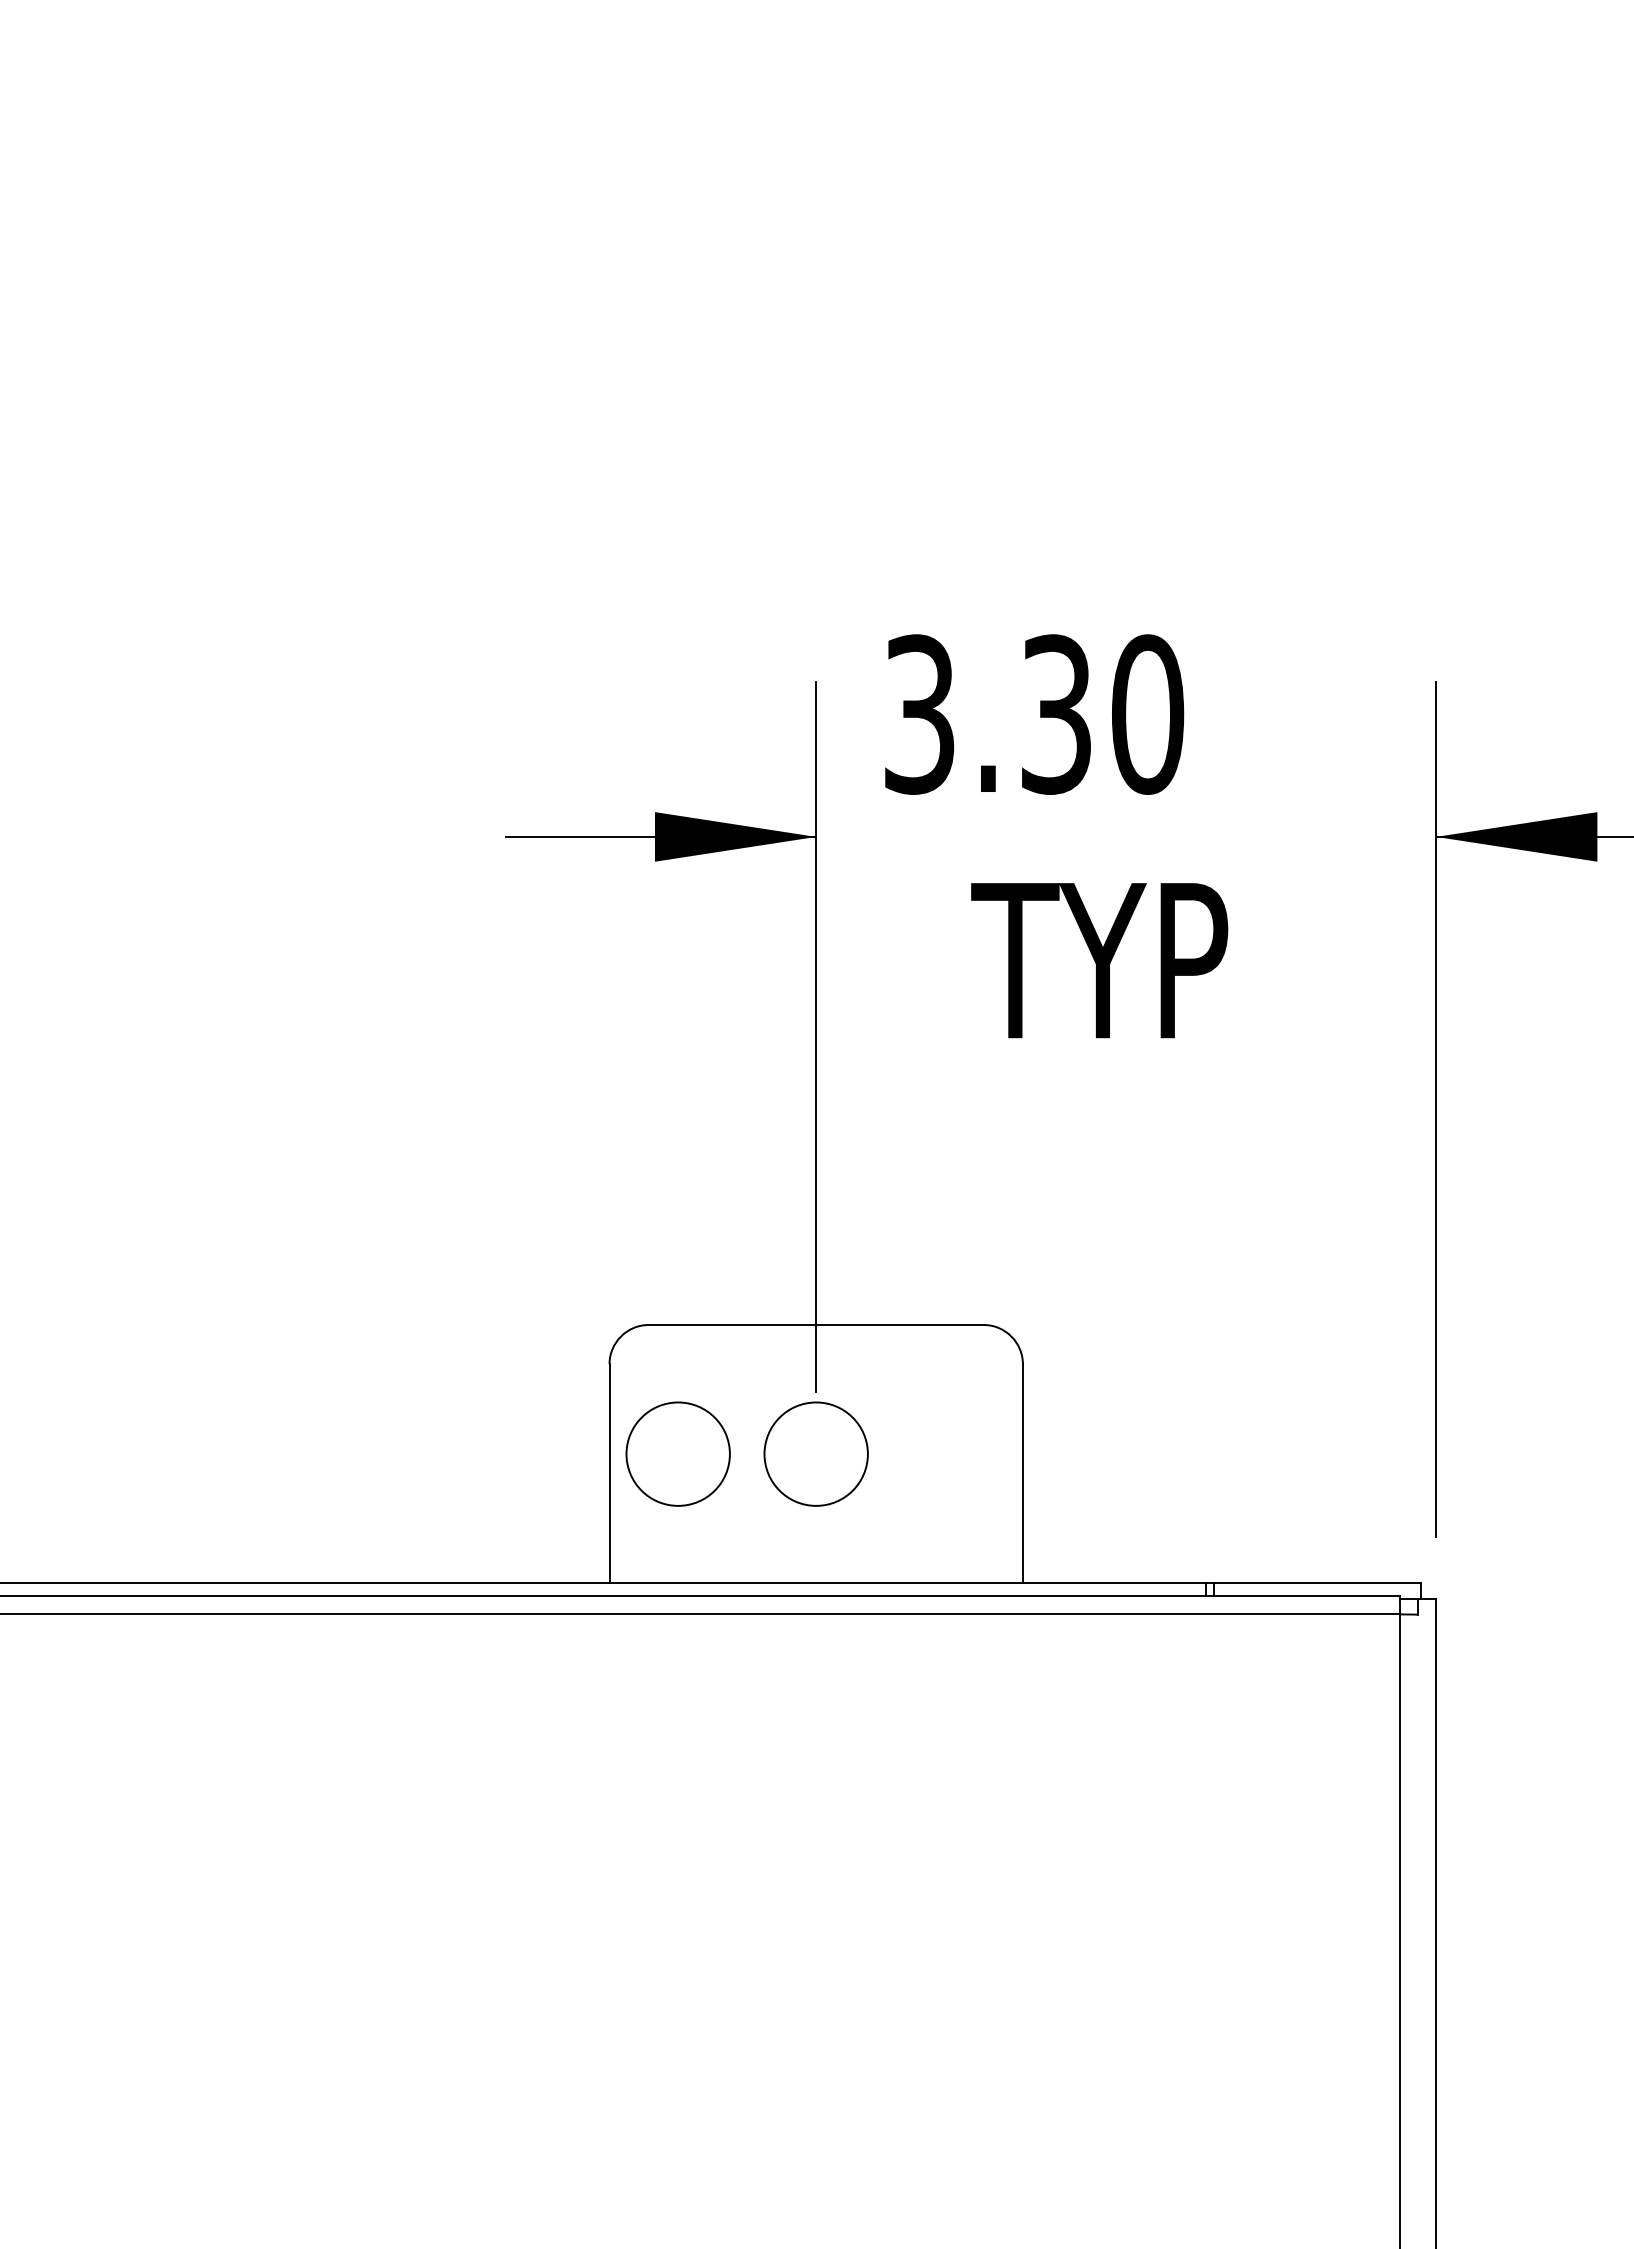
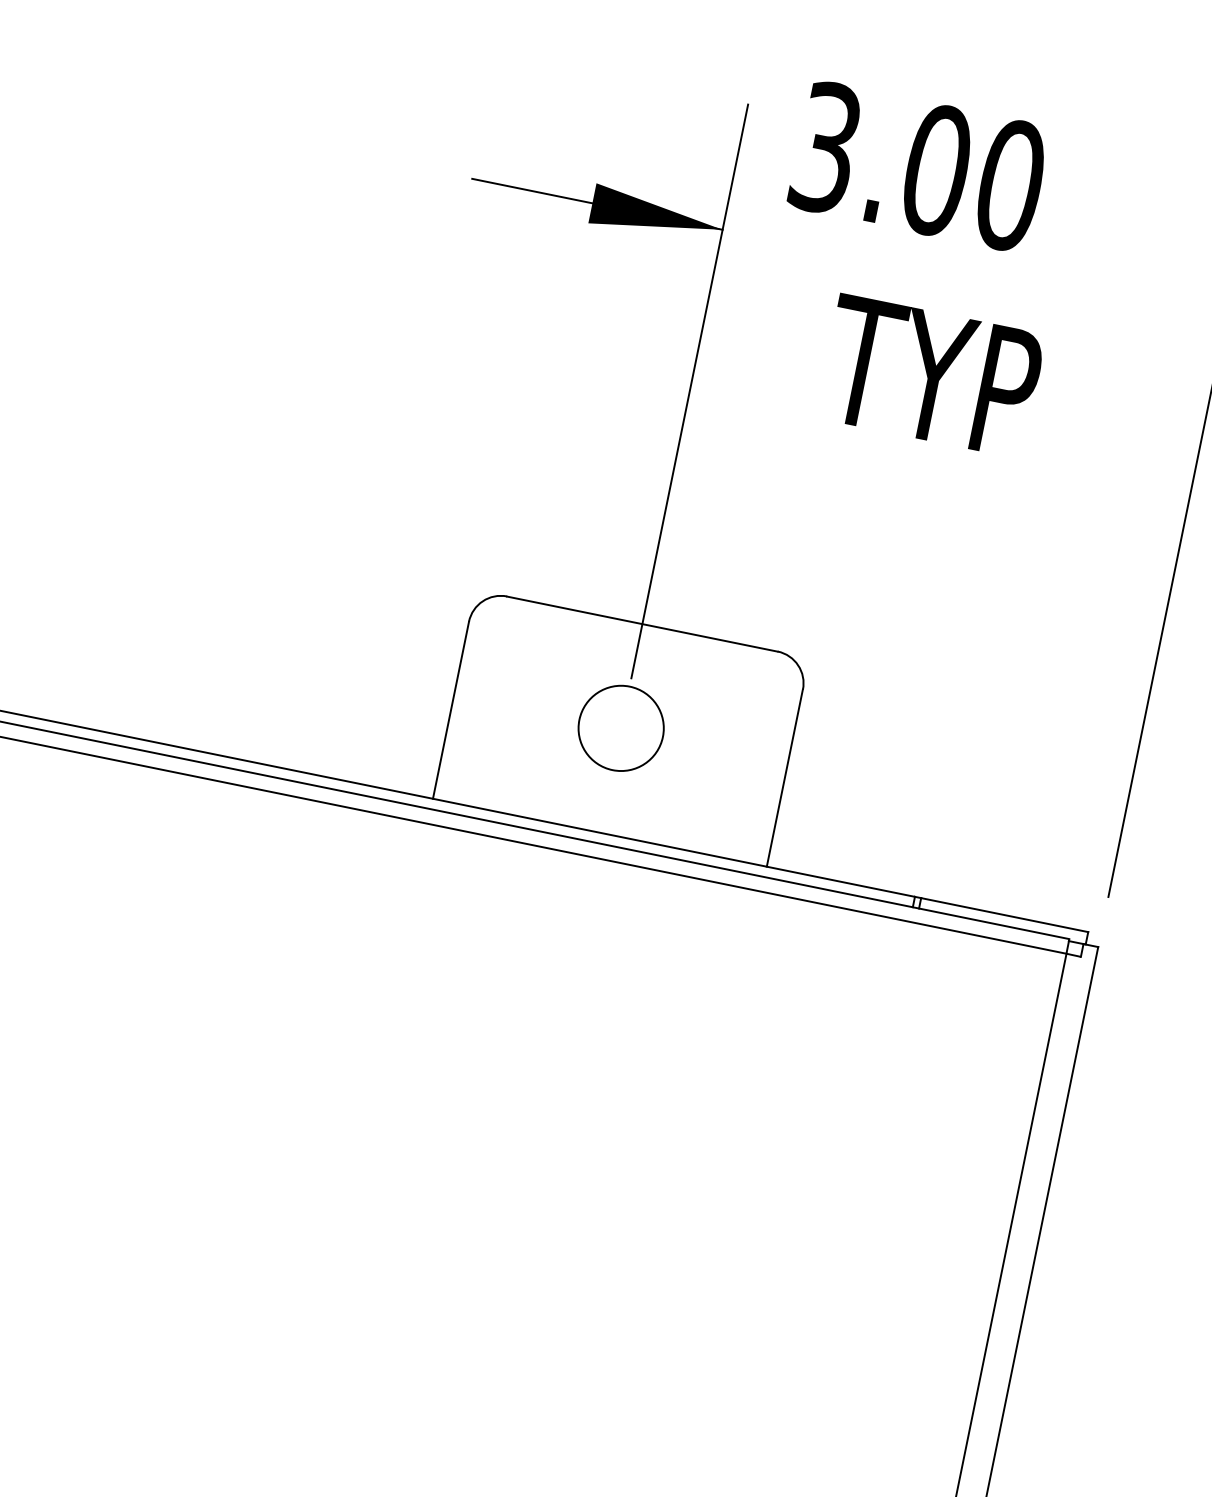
text: (1056, 714) -> (936, 170), 3.30 -> 3.00
circle: (677, 1453) -> (509, 705), removed

